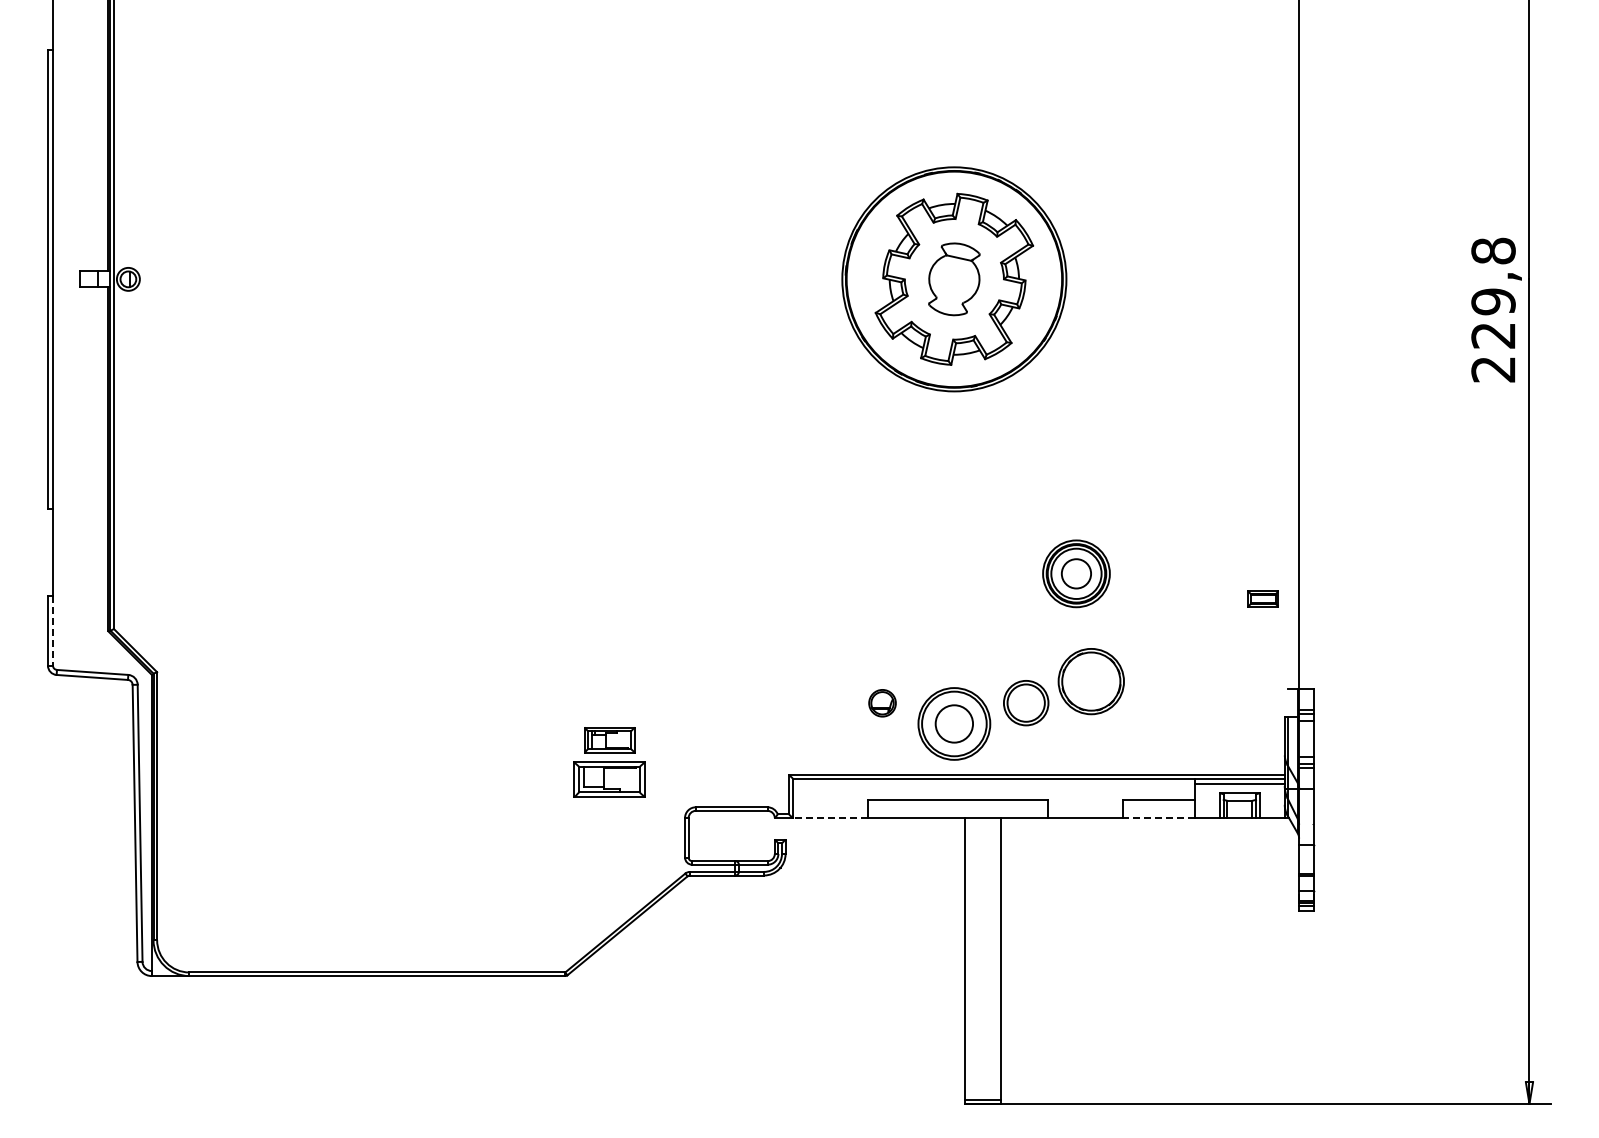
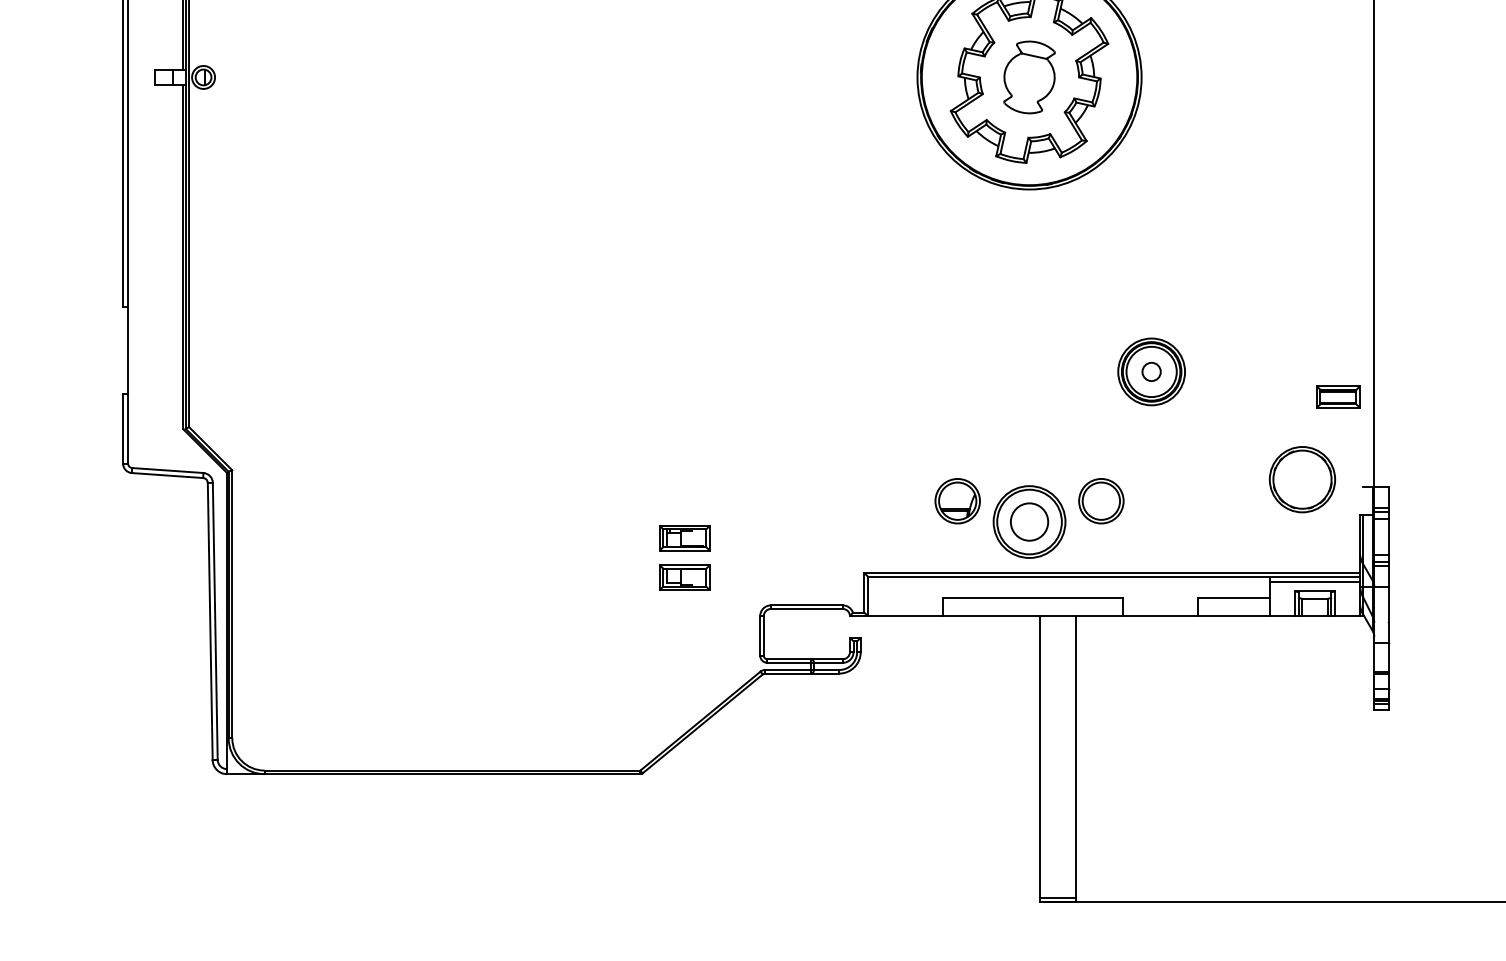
circle: (1076, 573) -> (1151, 371), size x0.62
part: (1263, 598) -> (1338, 396), size x1.43
line: (52, 630) -> (127, 428), dashed -> solid
part: (1090, 681) -> (1301, 479), moved
part: (882, 703) -> (957, 501), size x1.67
part: (609, 779) -> (684, 577), size x0.71
line: (830, 818) -> (905, 616), dashed -> solid
line: (1159, 818) -> (1234, 616), dashed -> solid

